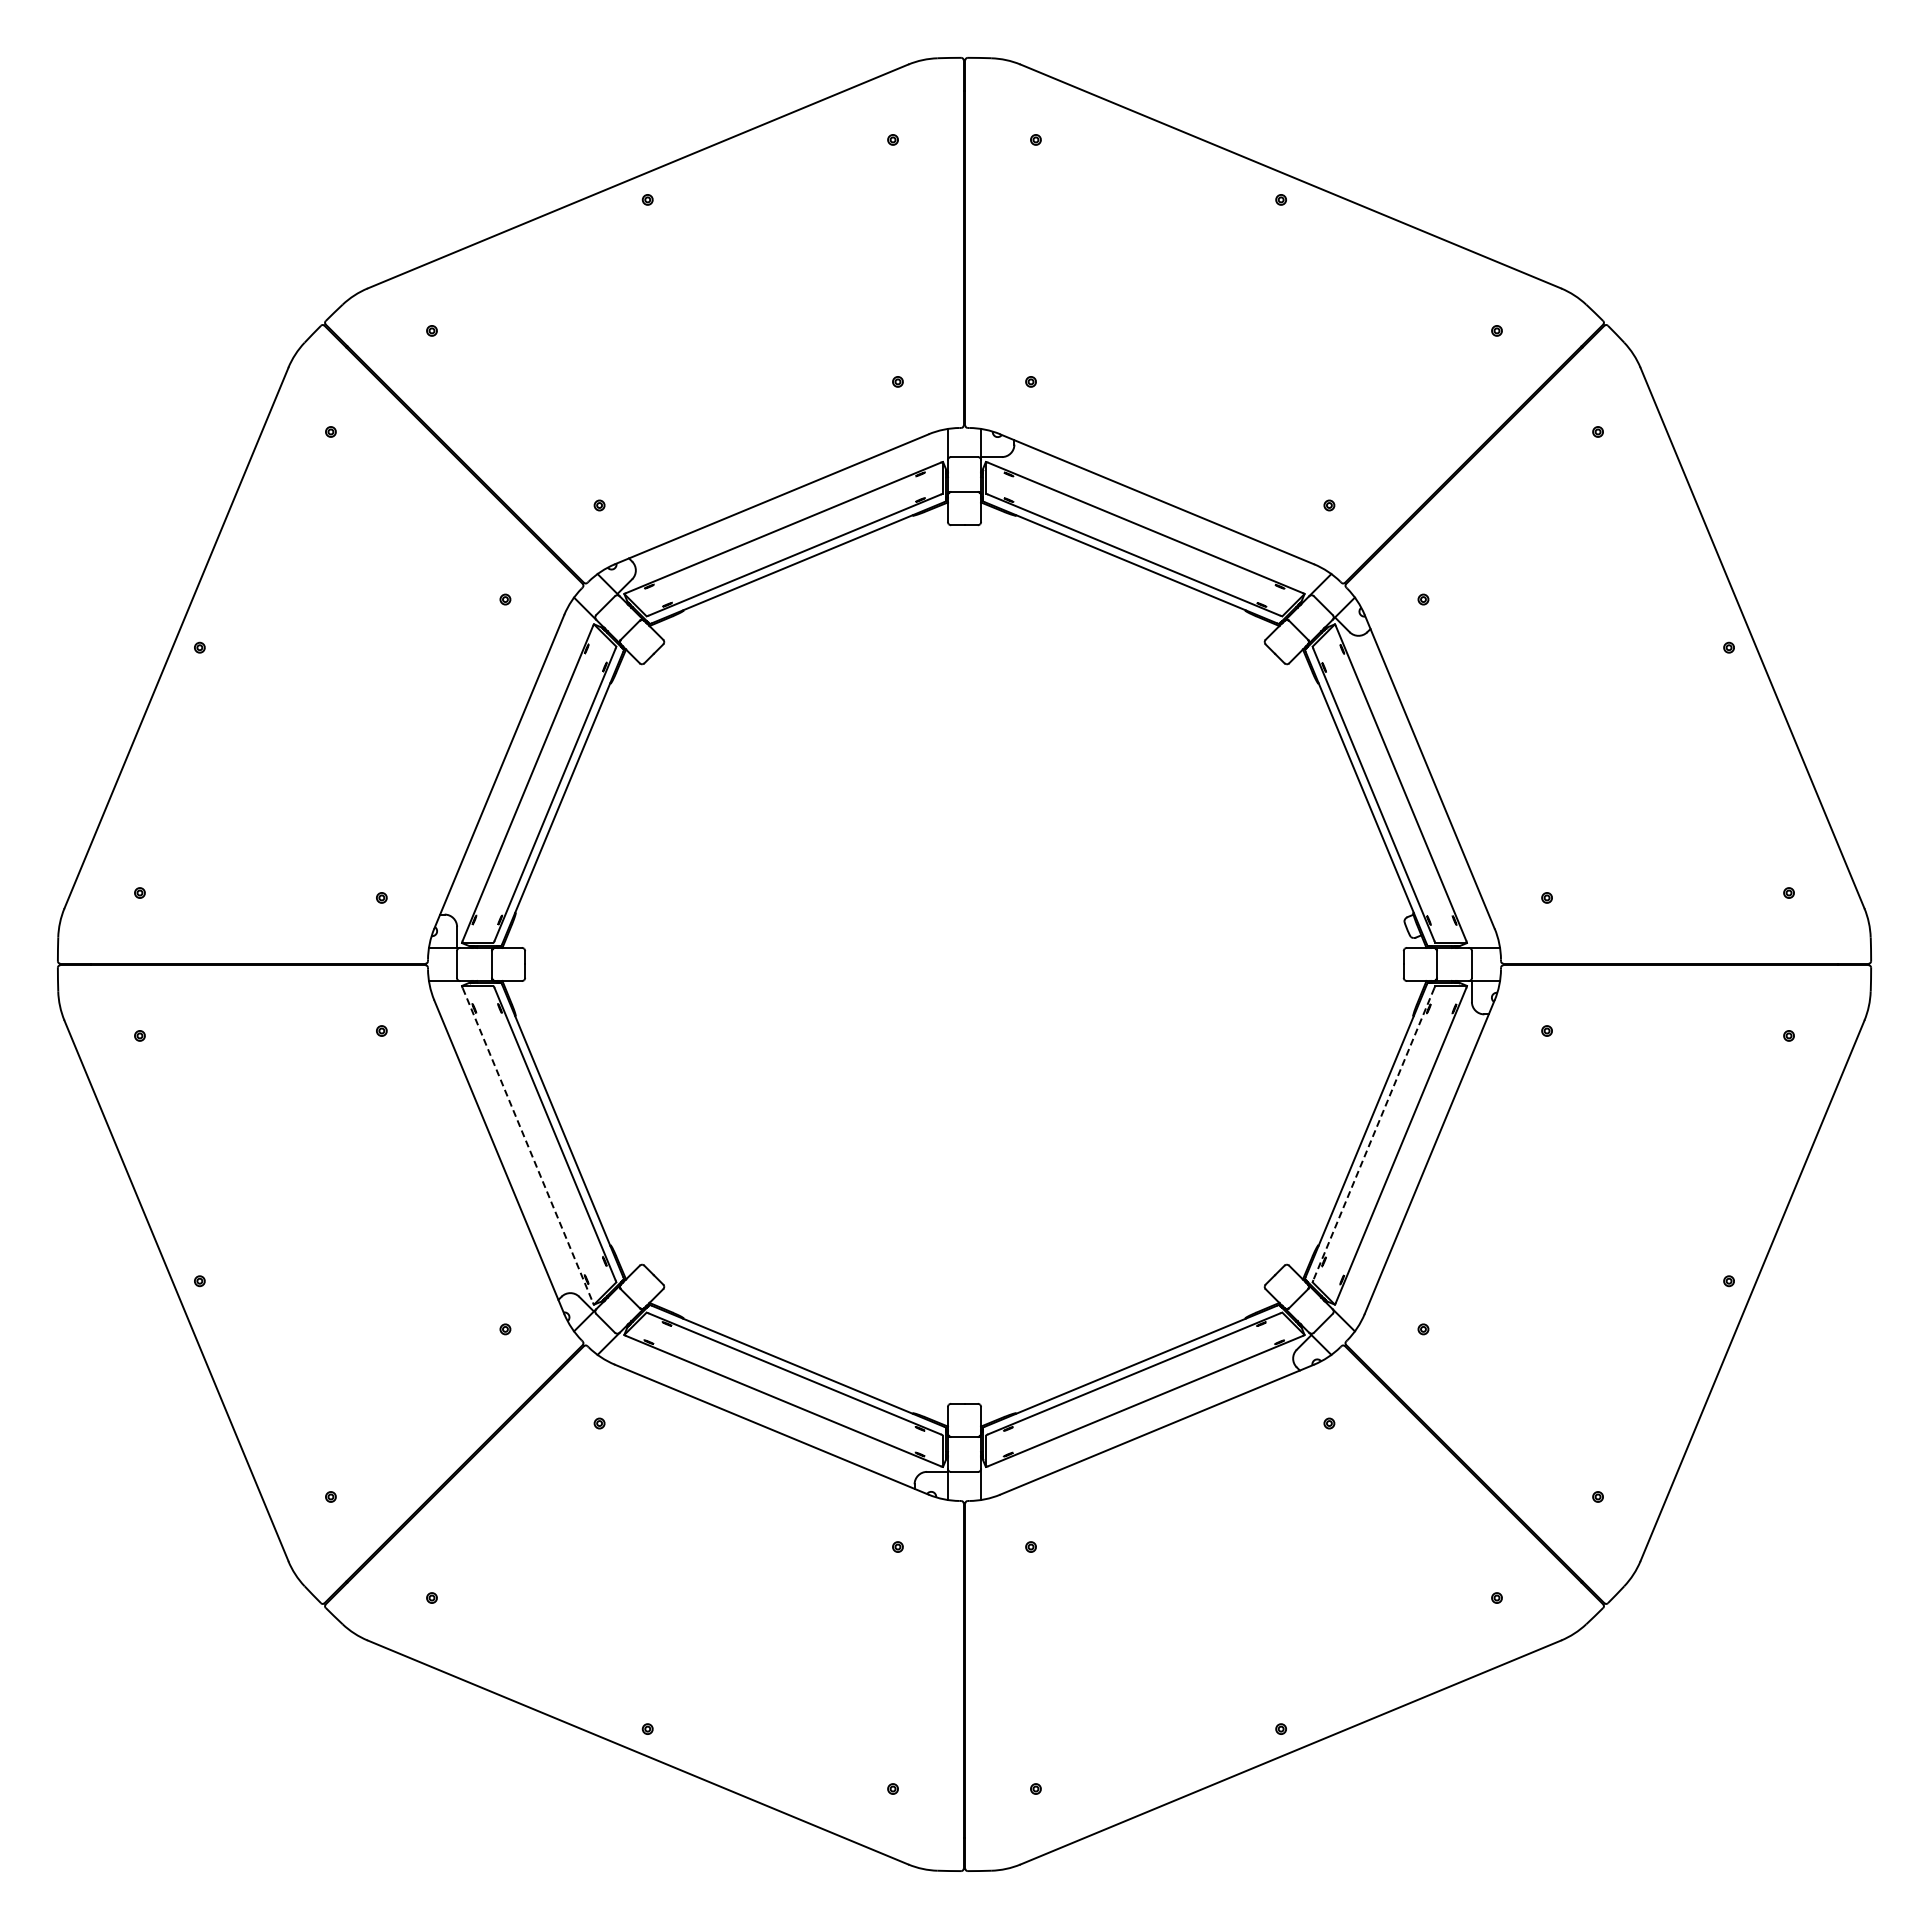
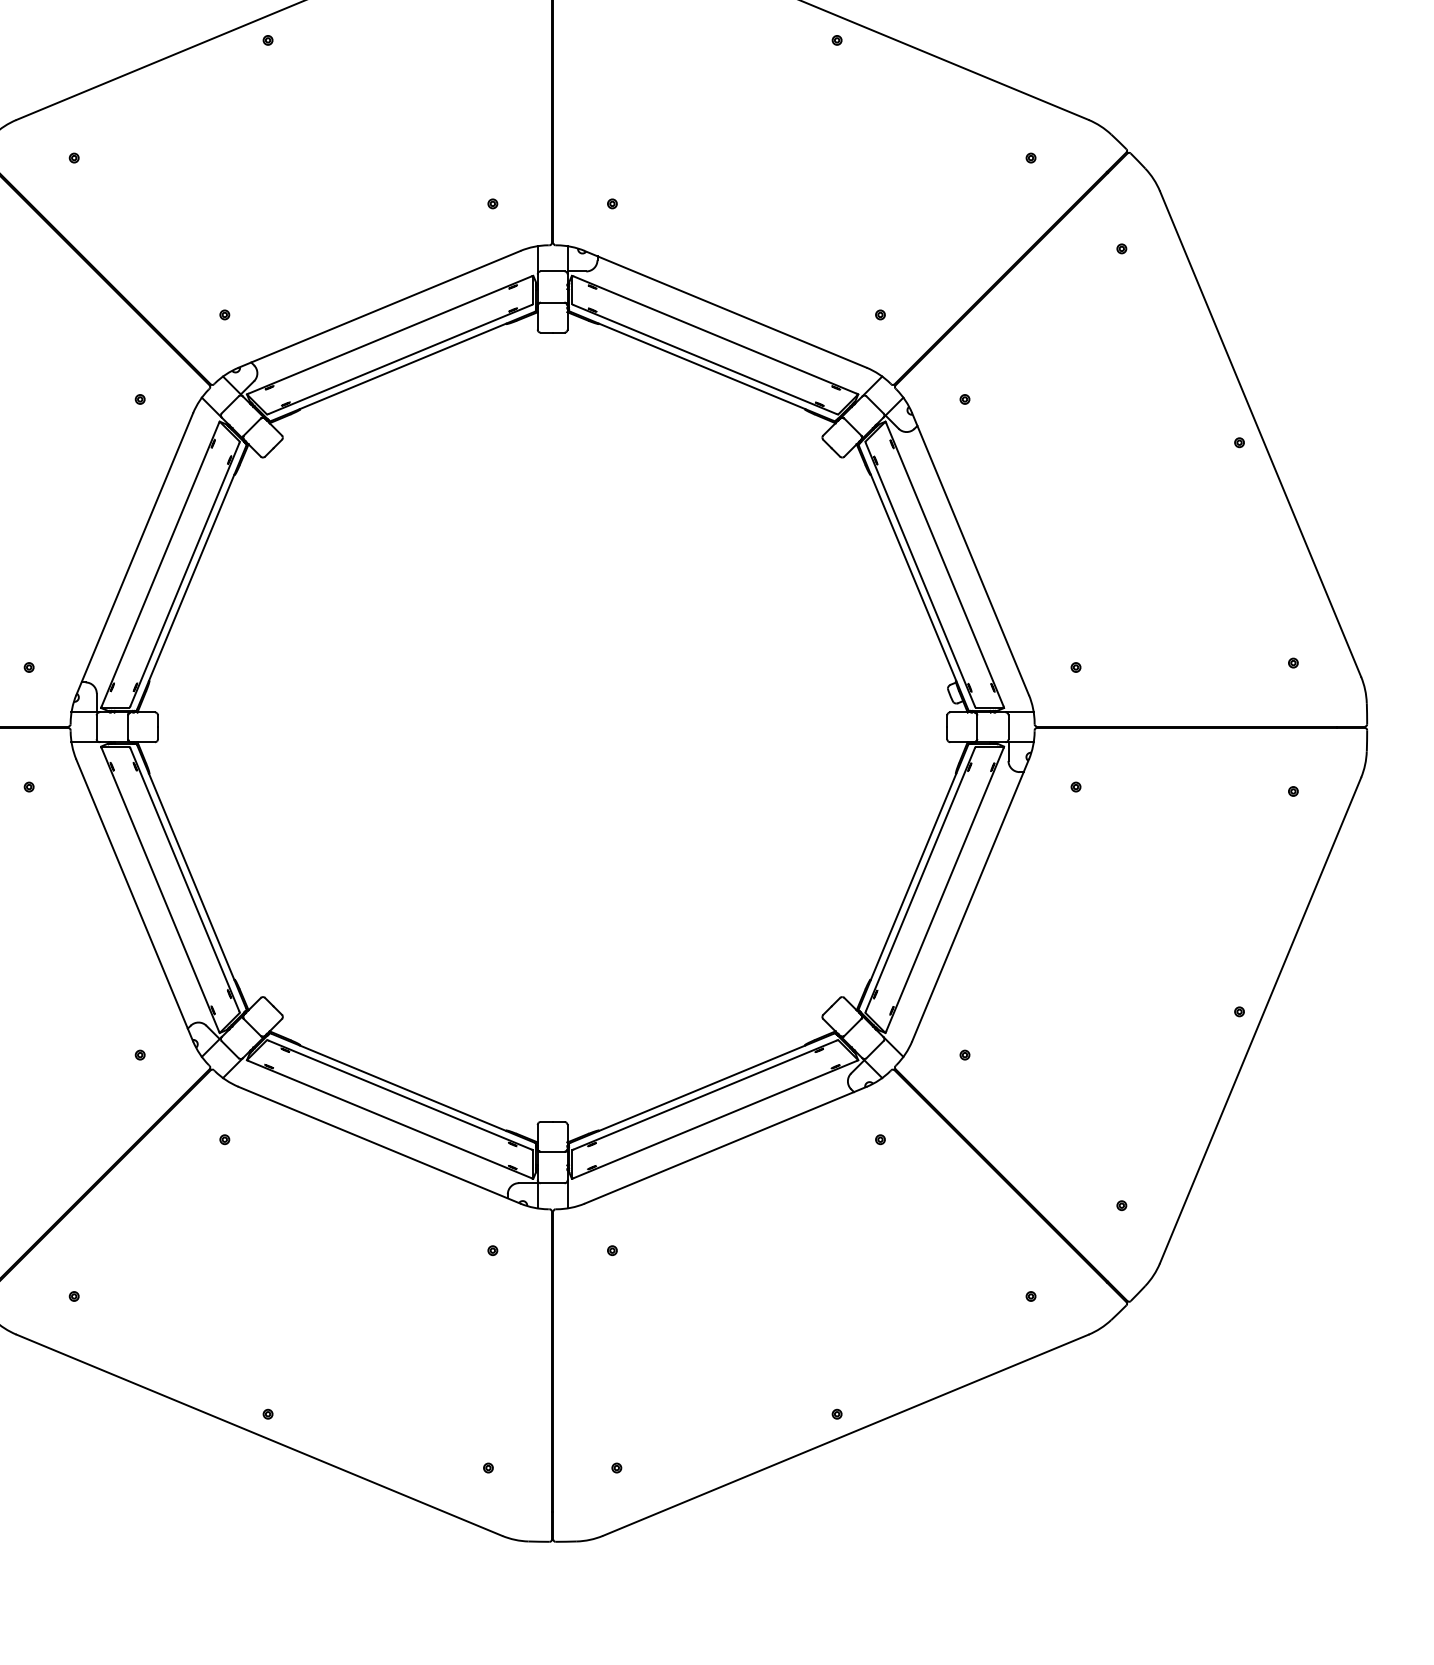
line: (1373, 1134) -> (920, 880), dashed -> solid
line: (528, 1145) -> (160, 889), dashed -> solid

